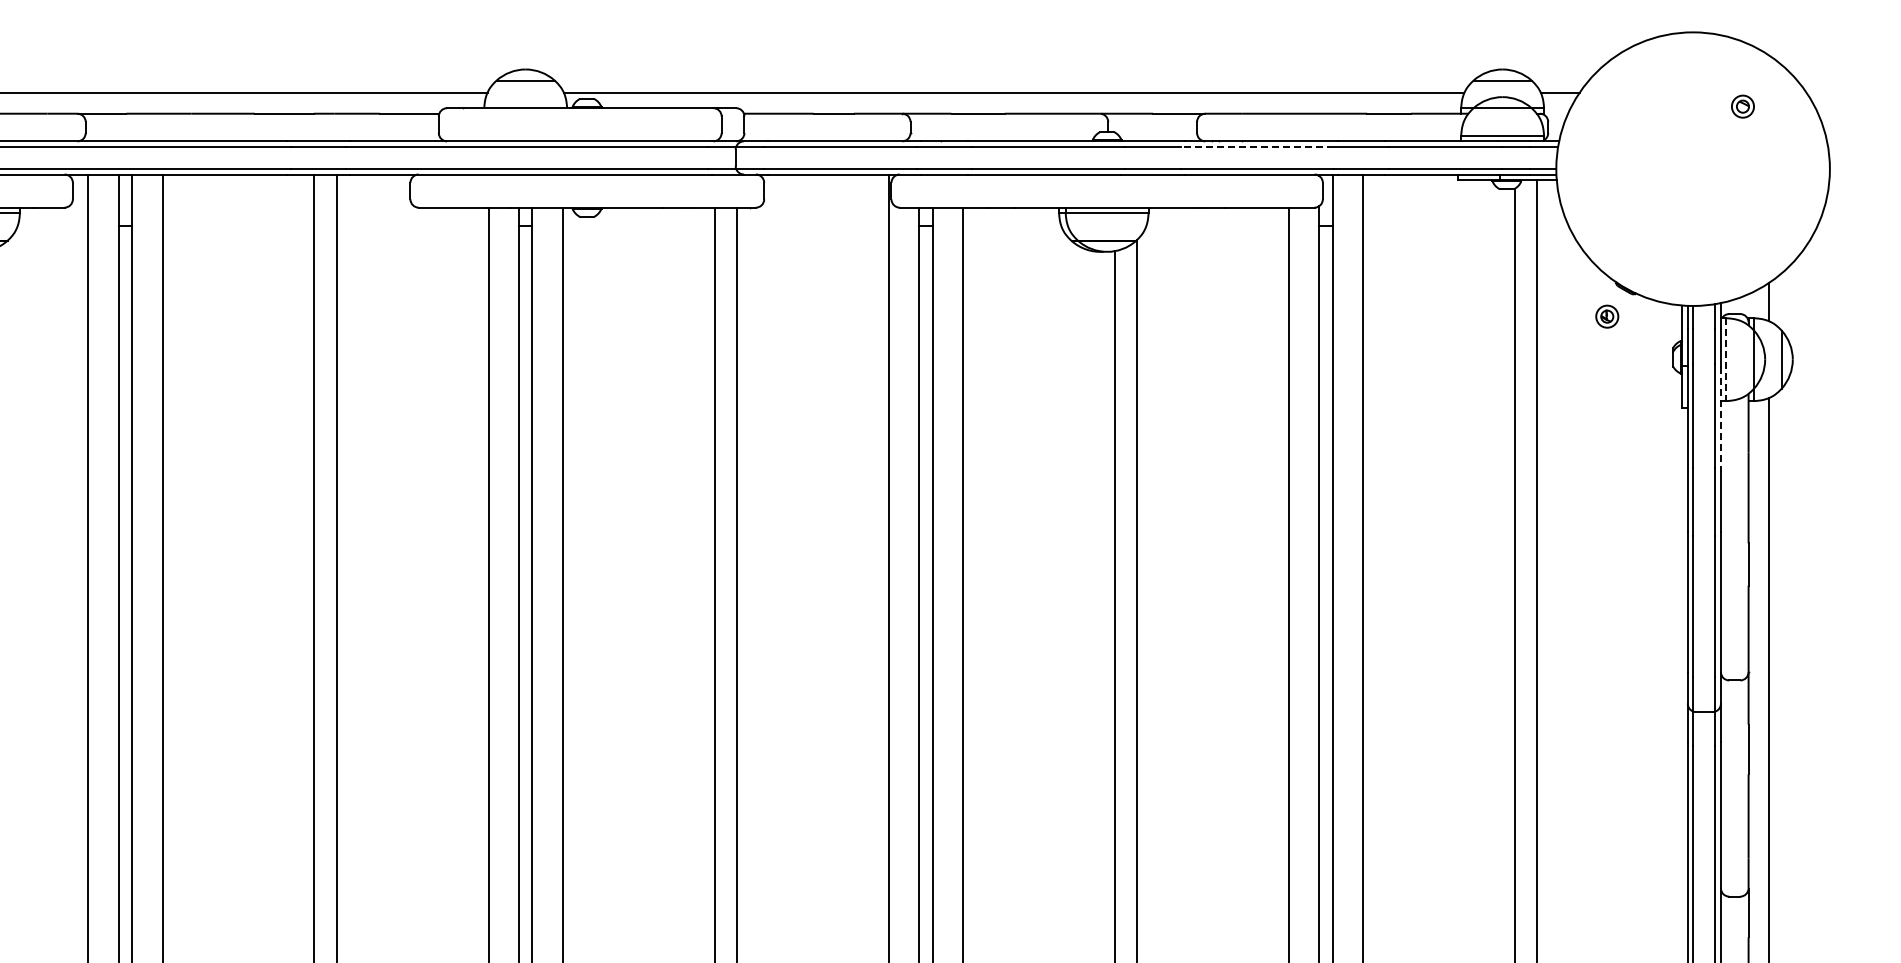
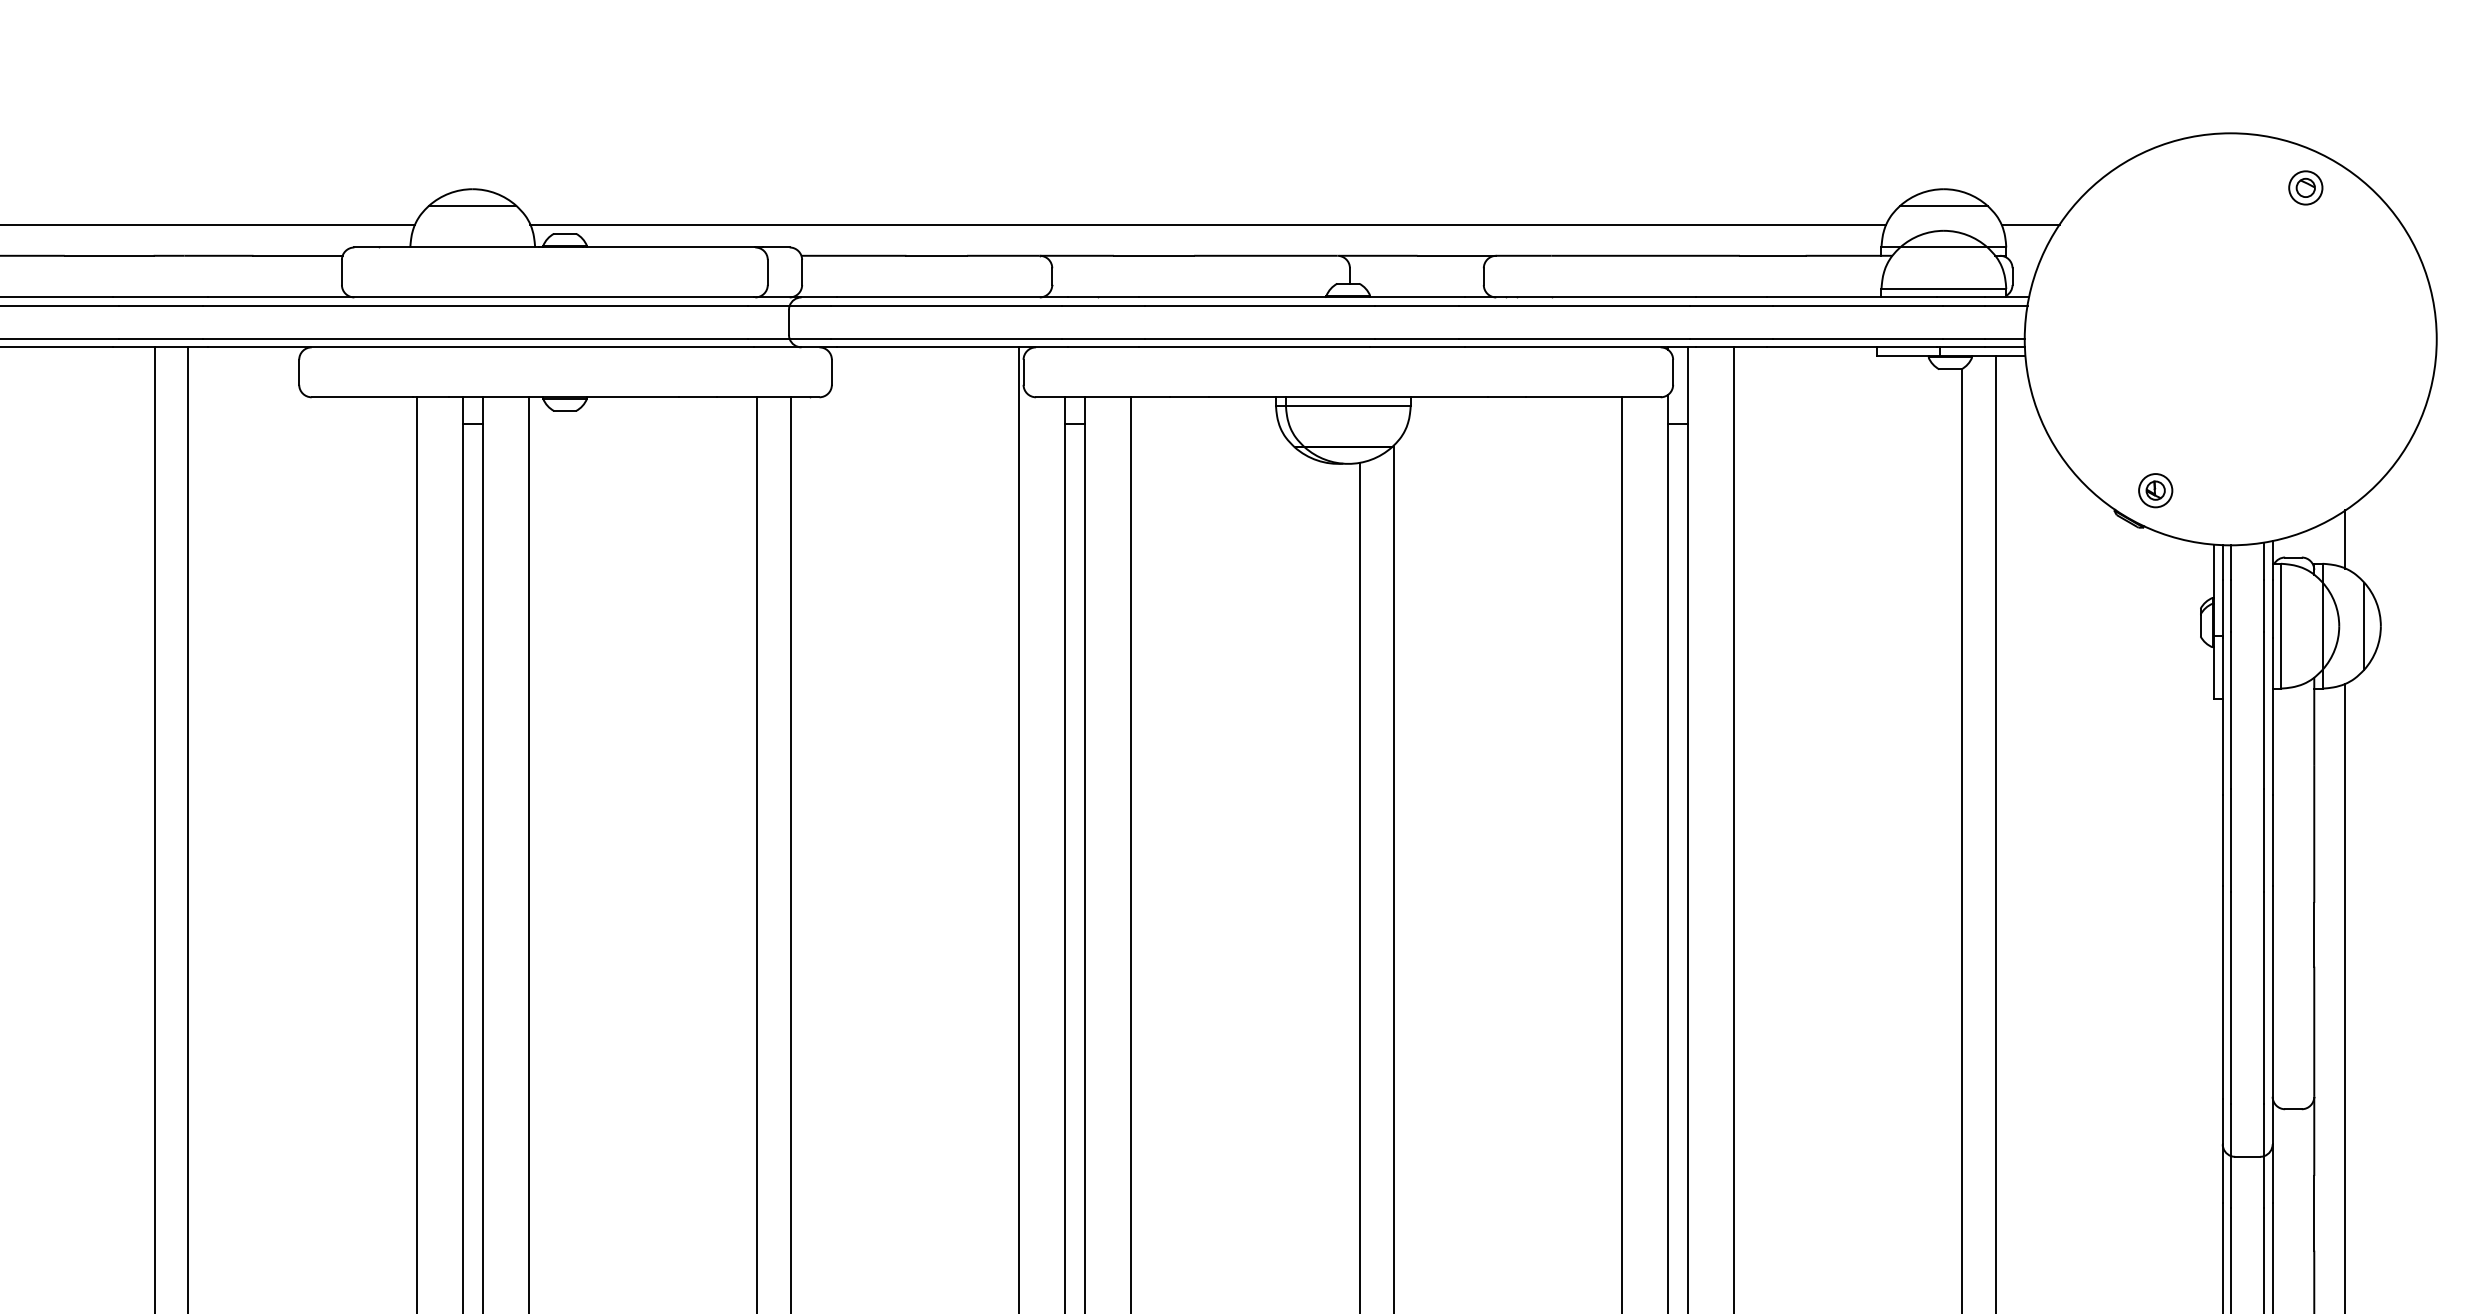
part: (1742, 106) -> (2305, 187), moved
line: (1257, 146) -> (1574, 305), dashed -> solid
part: (1607, 316) -> (2156, 490), moved
line: (1726, 360) -> (2281, 627), dashed -> solid
line: (1720, 420) -> (2271, 717), dashed -> solid

